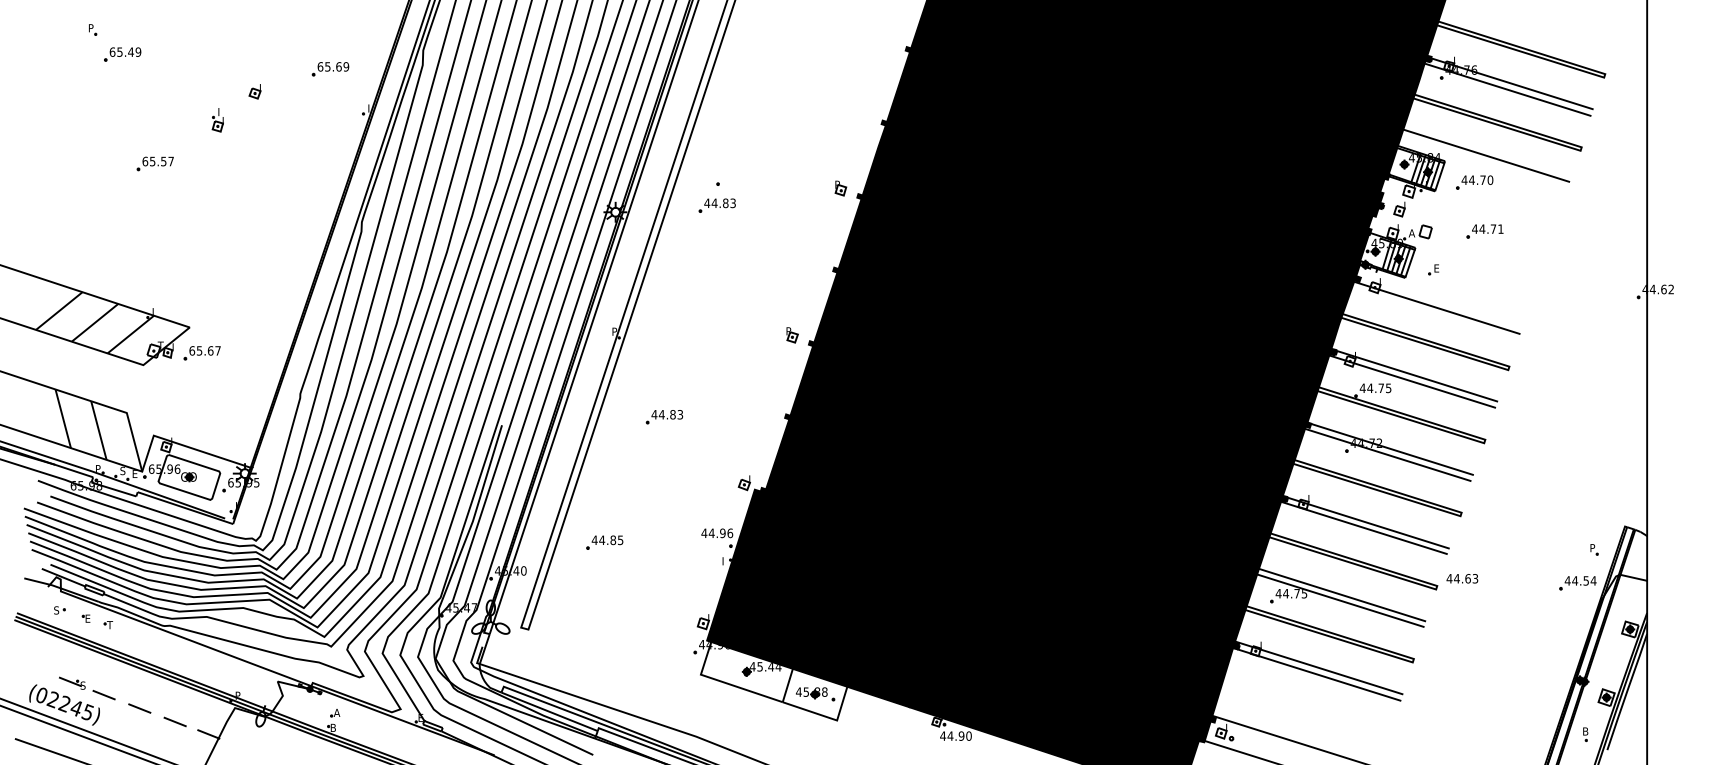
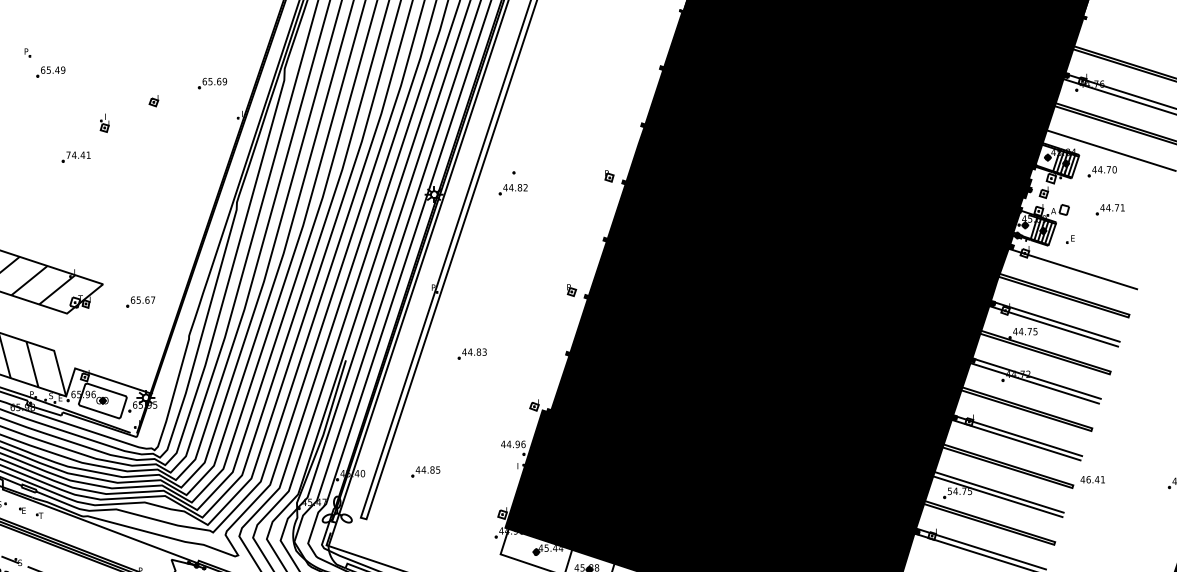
part: (217, 120) -> (104, 123), moved
text: (157, 161) -> (78, 155), 65.57 -> 74.41
text: (732, 203) -> (525, 187), 44.83 -> 44.82
part: (201, 353) -> (140, 302), moved
part: (604, 542) -> (425, 471), moved
text: (1465, 578) -> (1095, 479), 44.63 -> 46.41
text: (1278, 593) -> (949, 491), 44.75 -> 54.75

